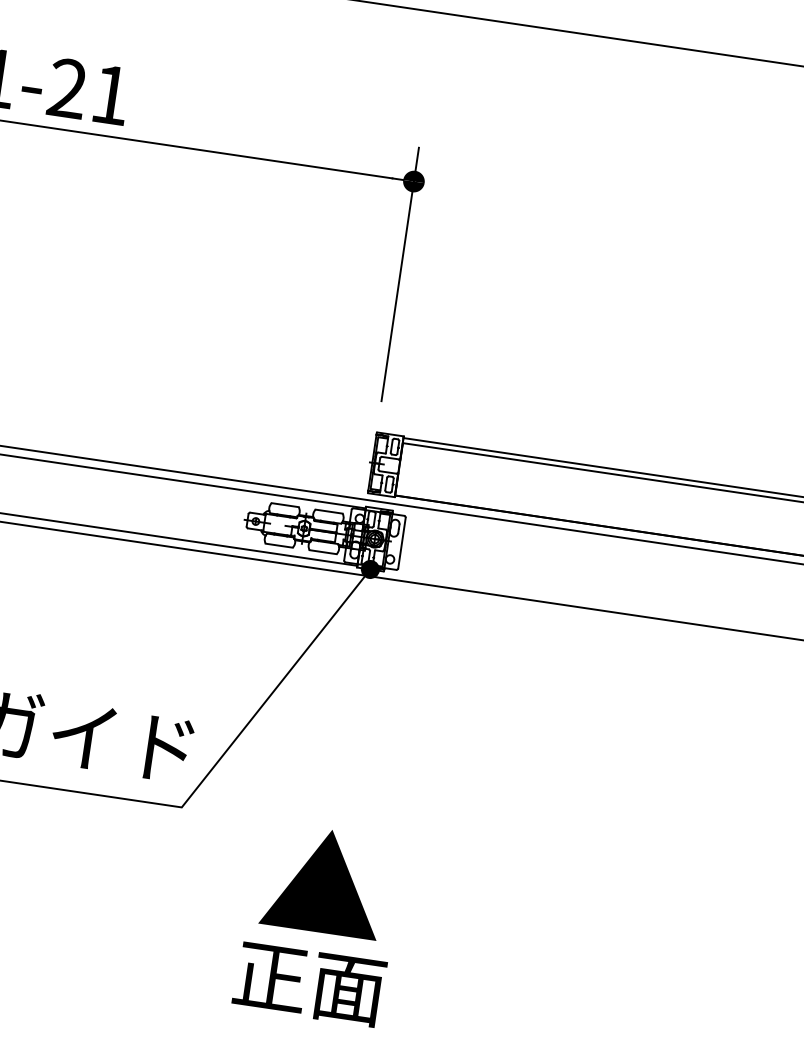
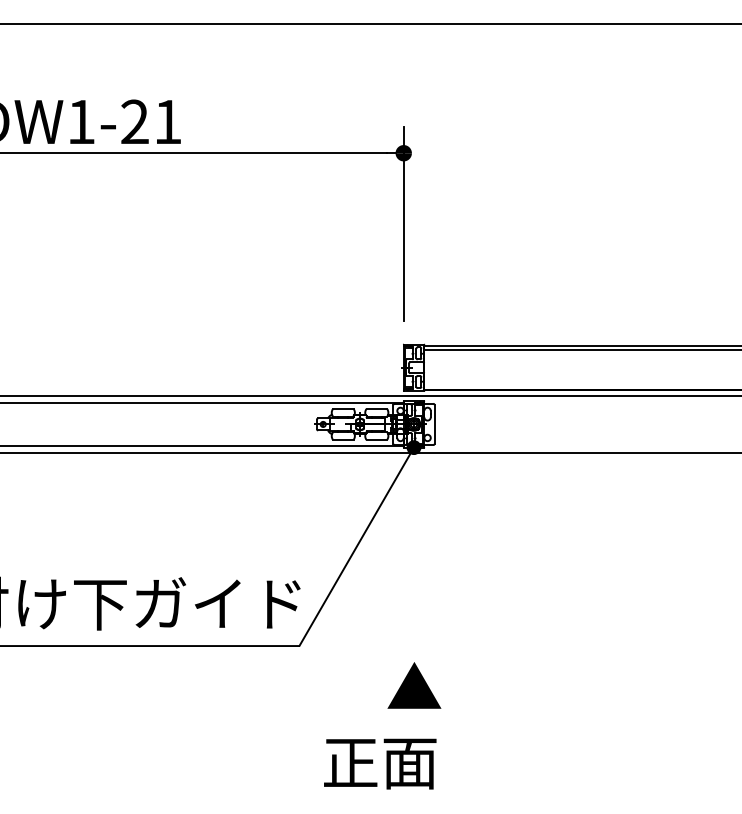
part: (324, 881) -> (414, 685), size x0.6
text: (309, 983) -> (380, 763), moved

